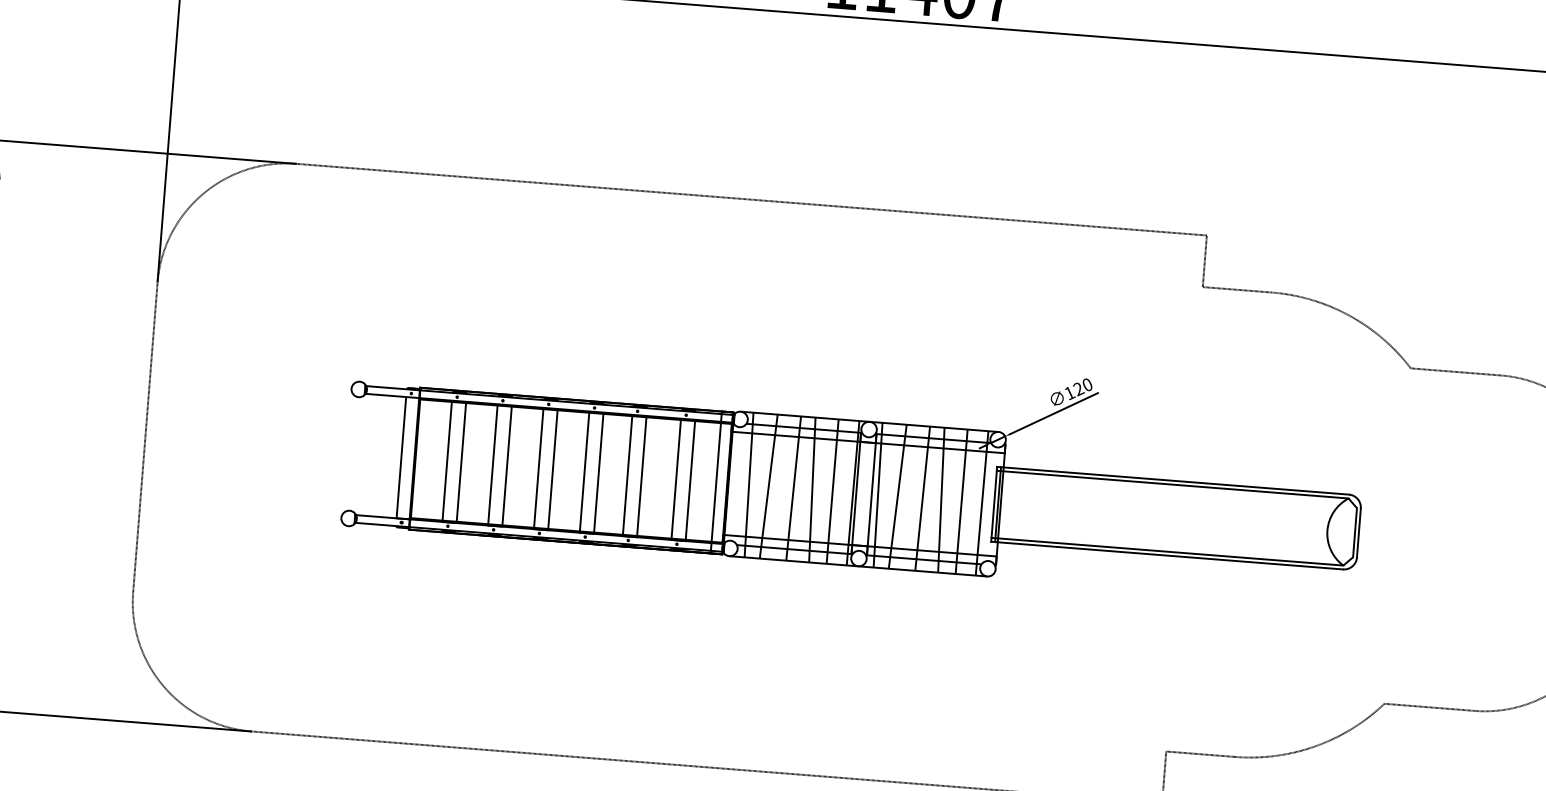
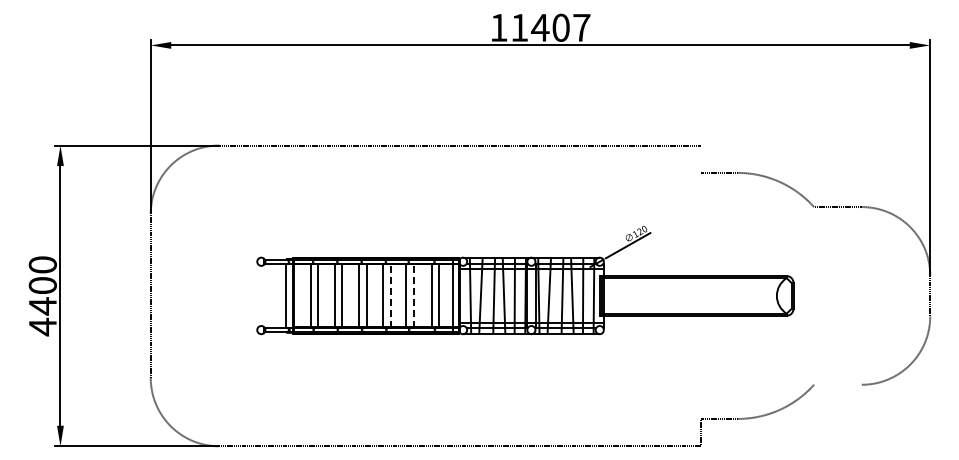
line: (1205, 259) -> (701, 158), removed
line: (598, 472) -> (390, 295), solid -> dashed
line: (641, 475) -> (413, 295), solid -> dashed
line: (1428, 706) -> (837, 384), removed

